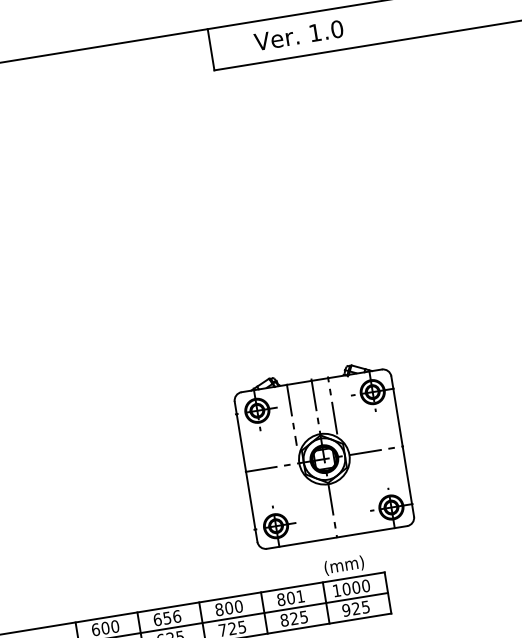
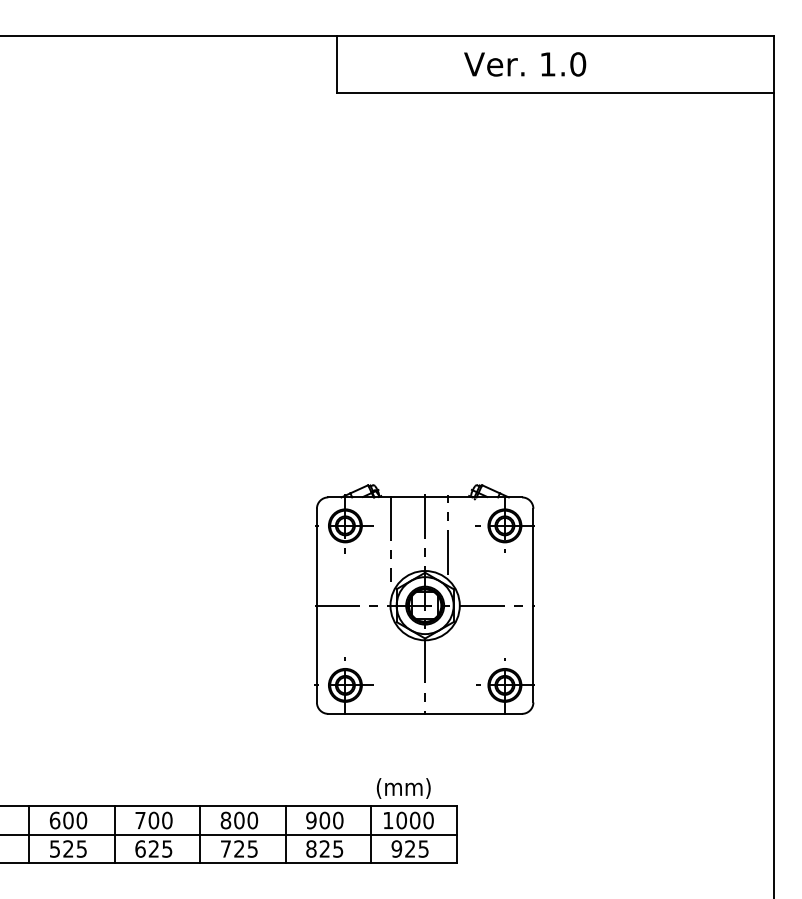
text: (299, 35) -> (525, 64), moved
part: (323, 454) -> (424, 599), moved
text: (290, 598) -> (324, 820), 801 -> 900
text: (167, 618) -> (153, 820), 656 -> 700

